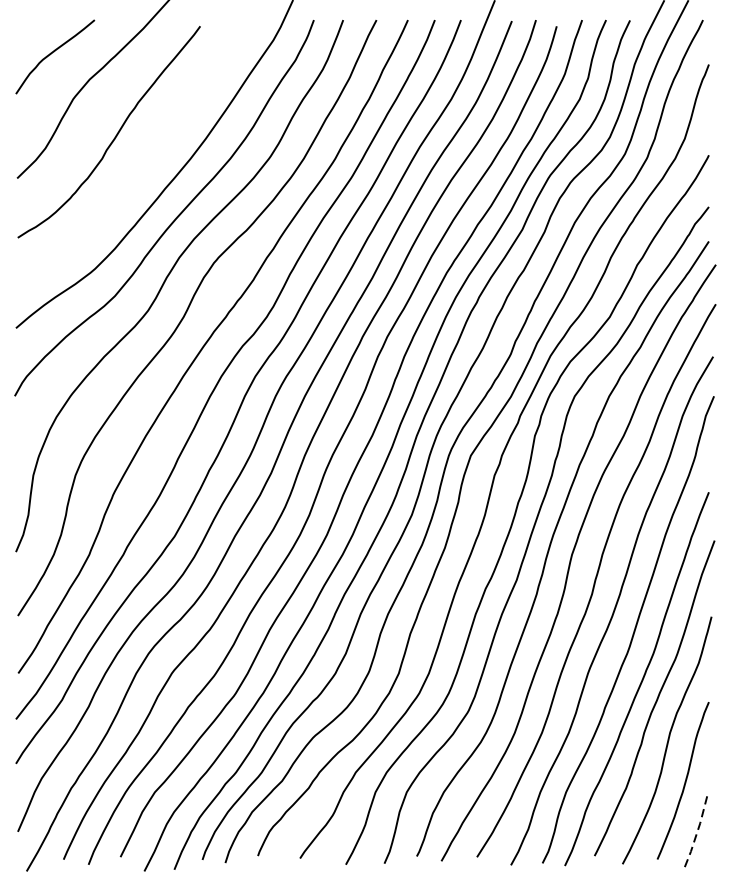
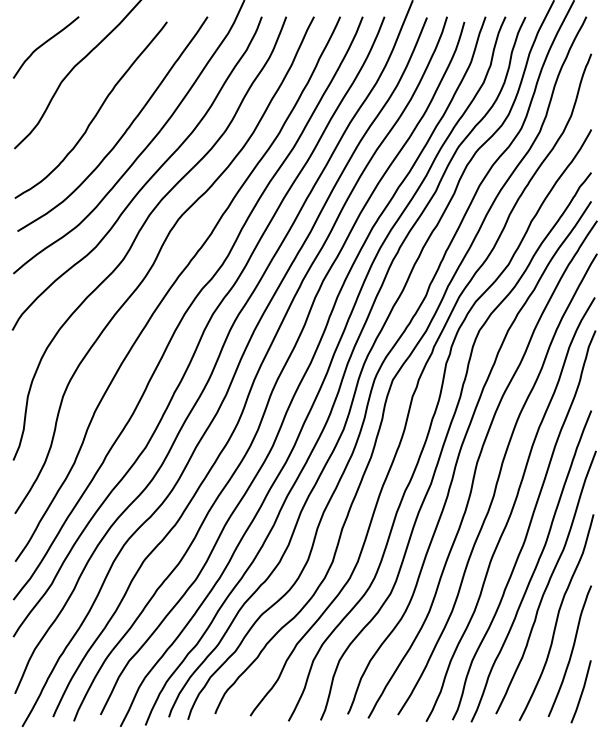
curve: (149, 157) -> (124, 131), added
line: (698, 830) -> (582, 692), dashed -> solid

